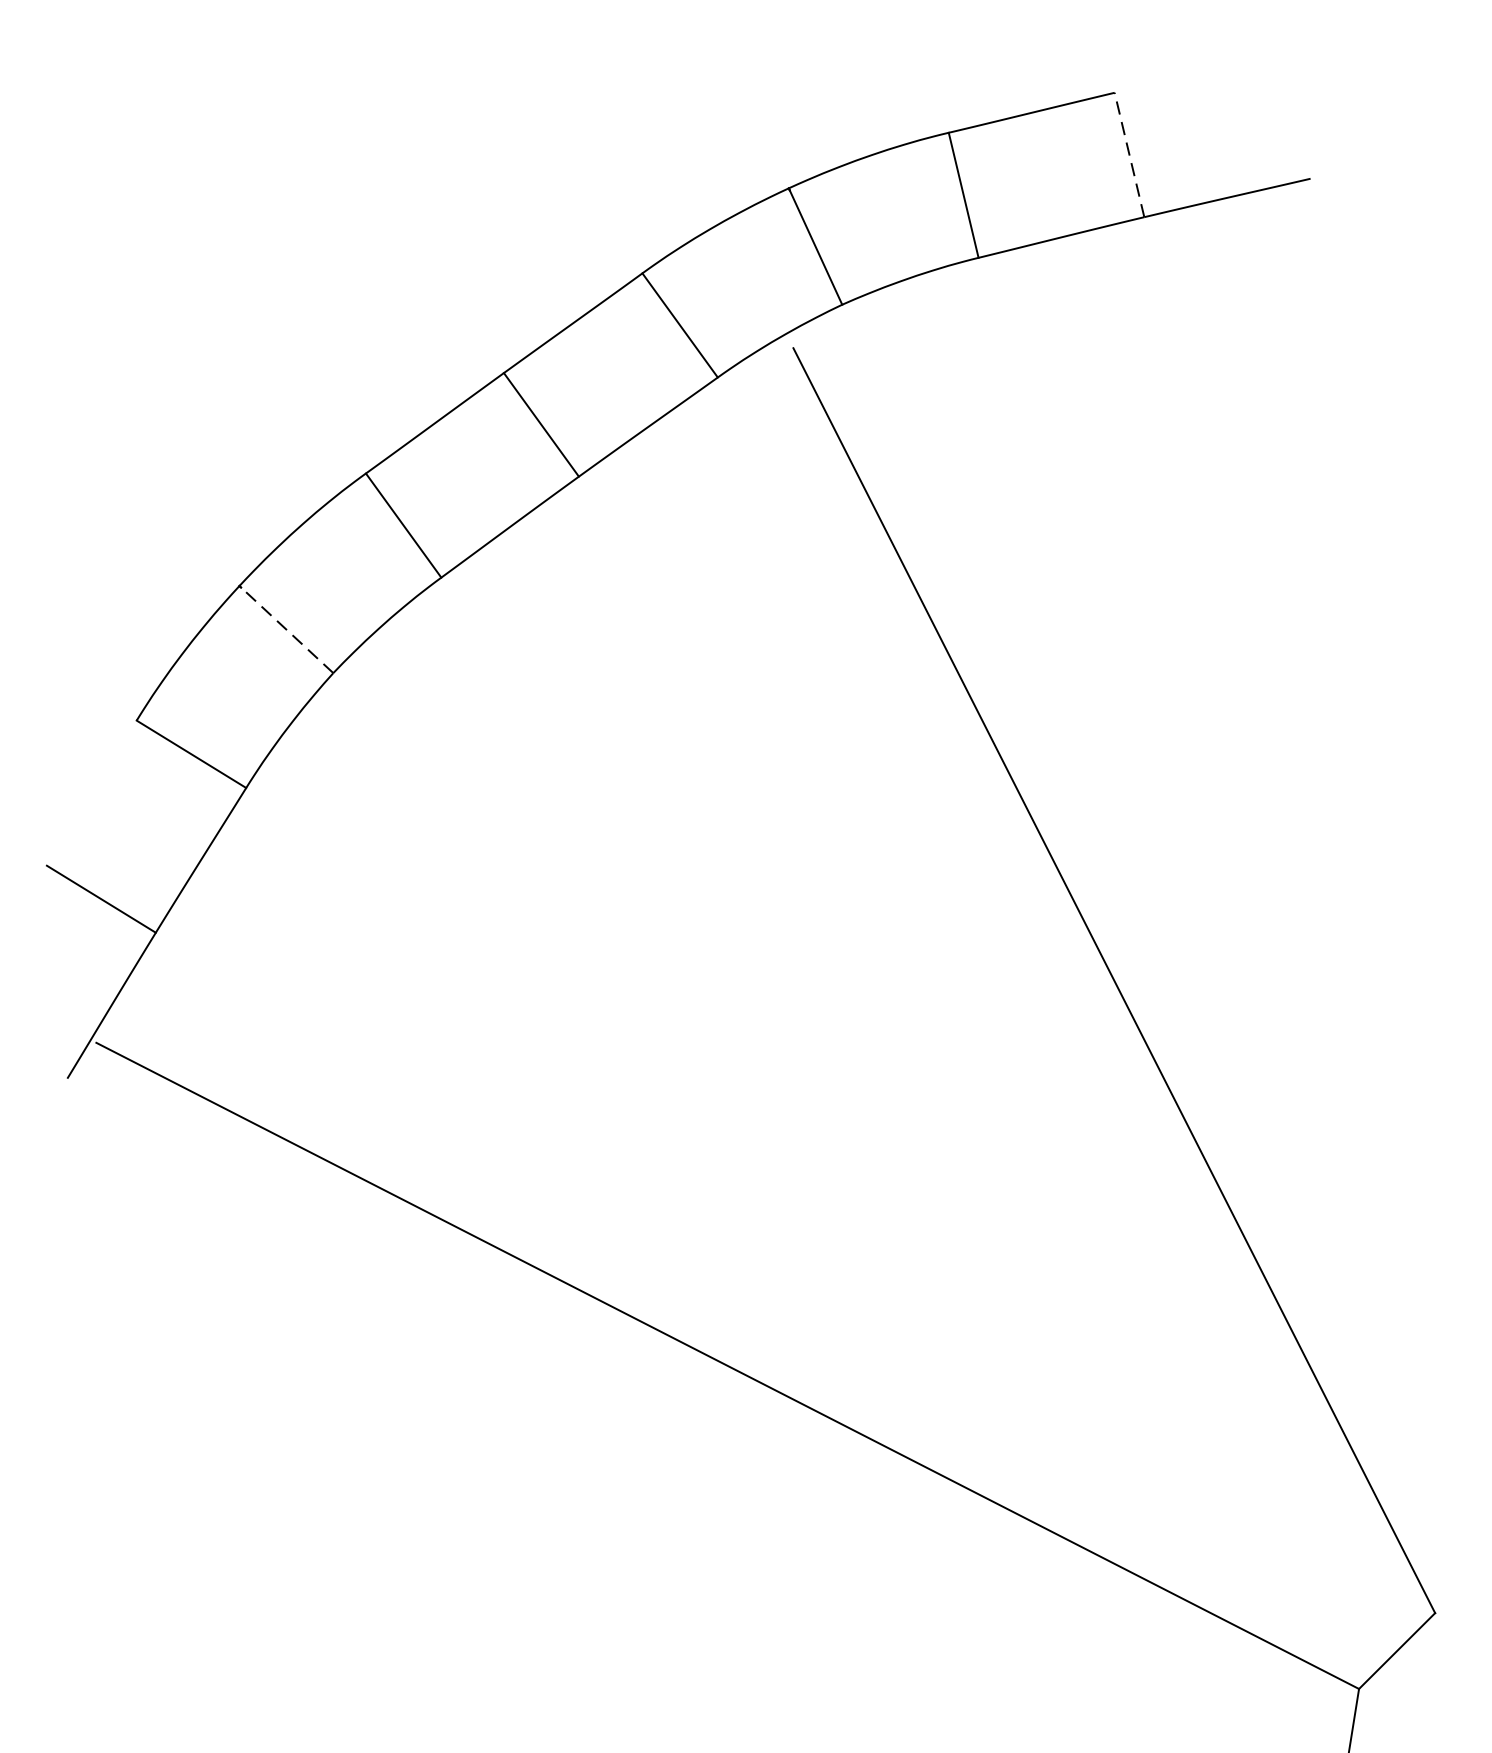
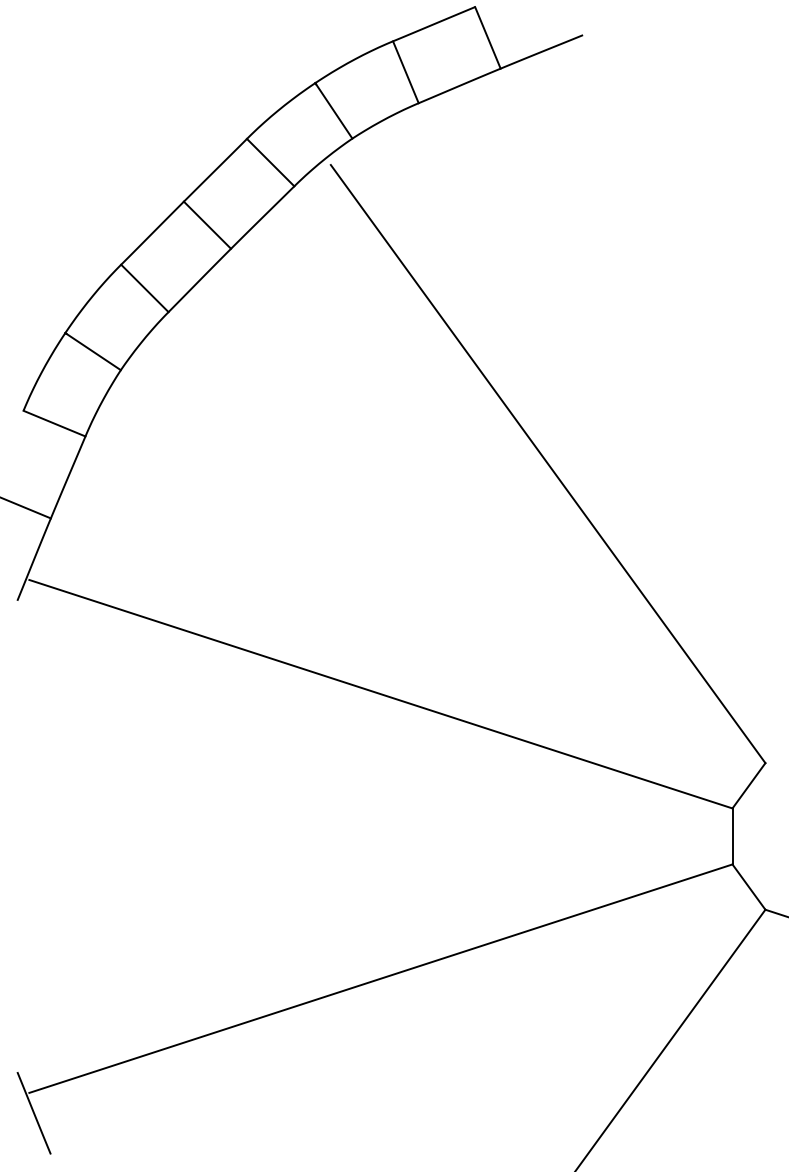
line: (1128, 154) -> (487, 37), dashed -> solid
line: (287, 629) -> (93, 351), dashed -> solid

